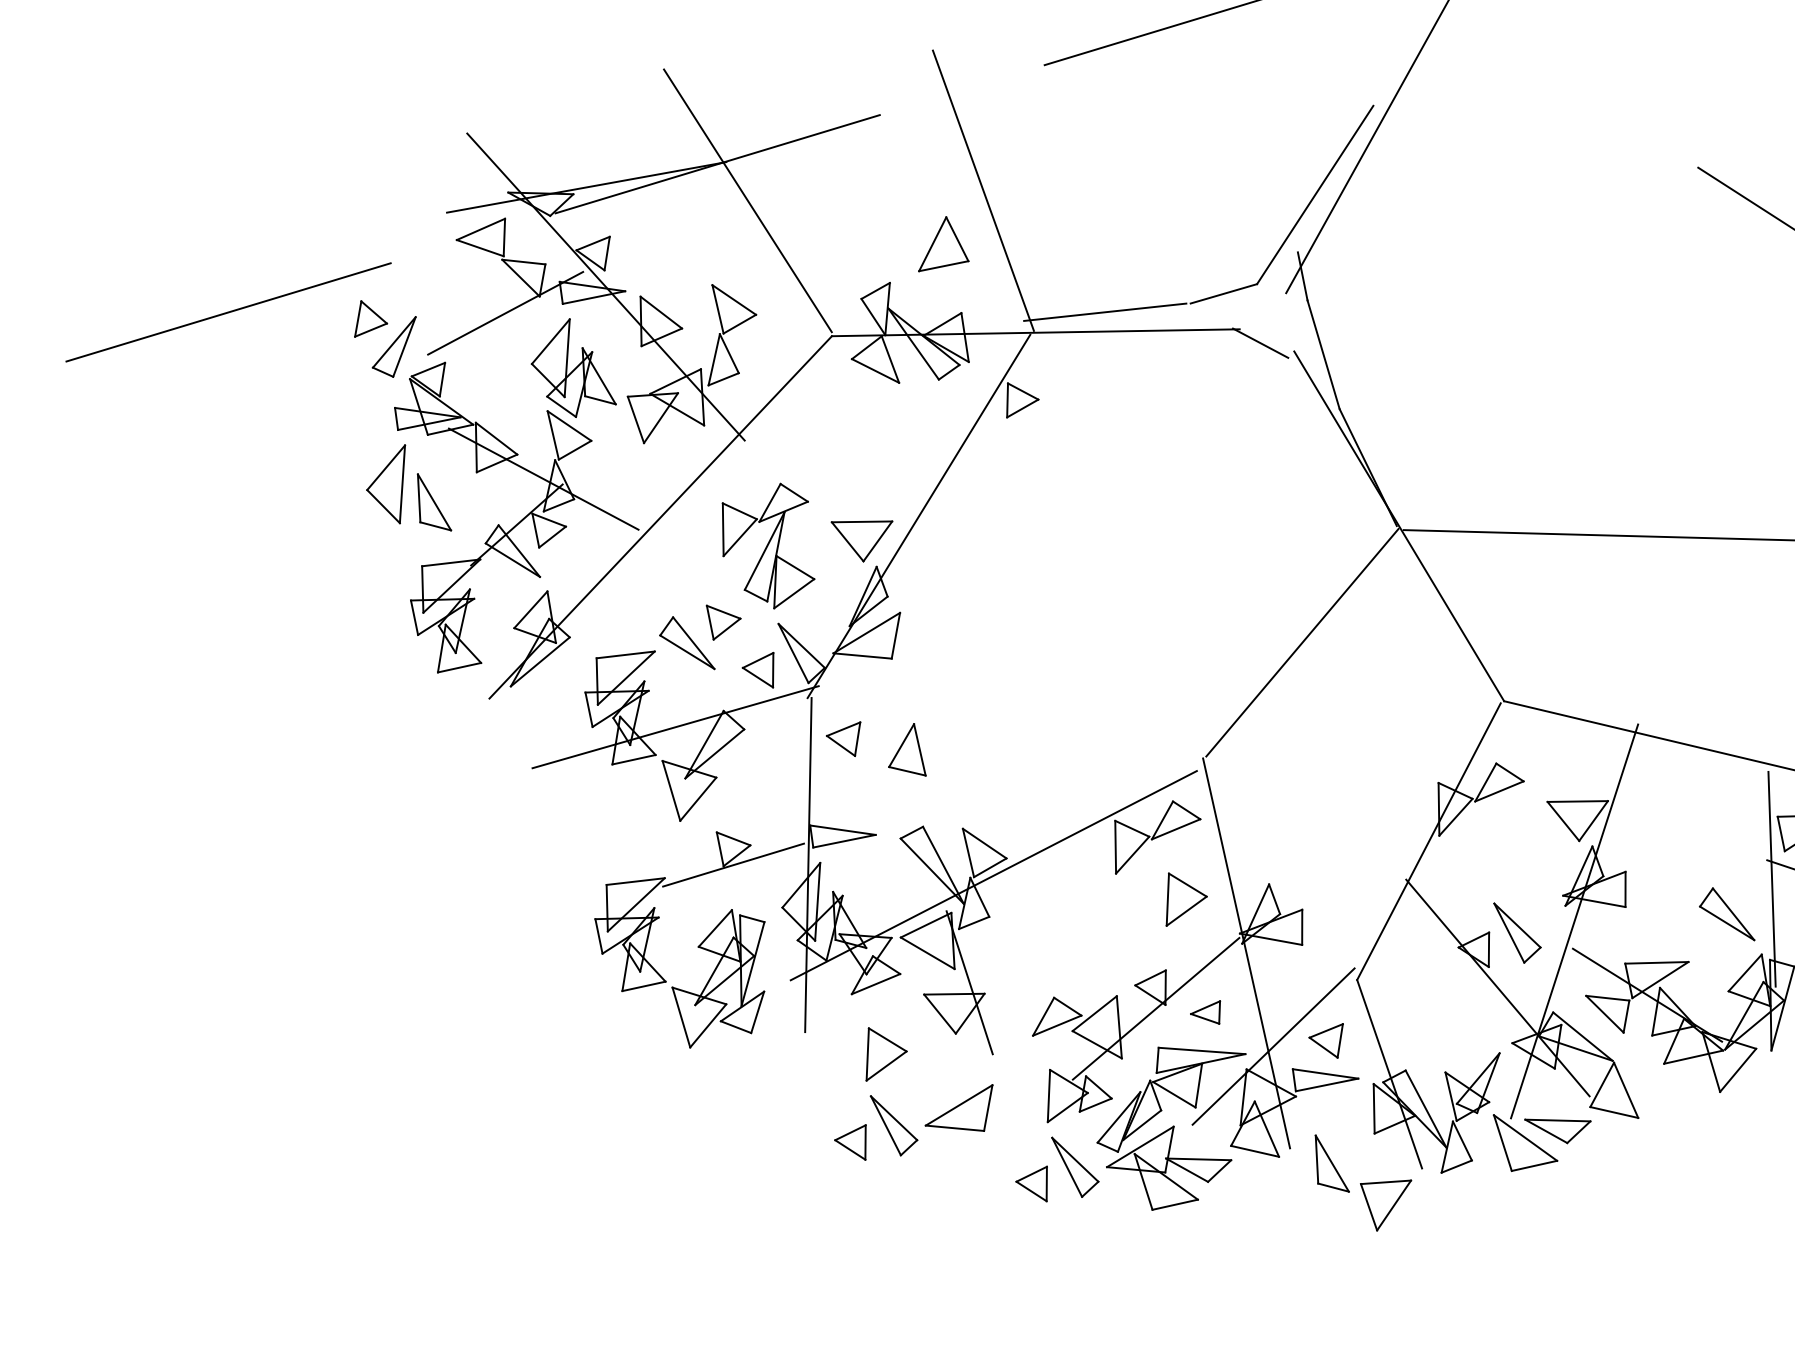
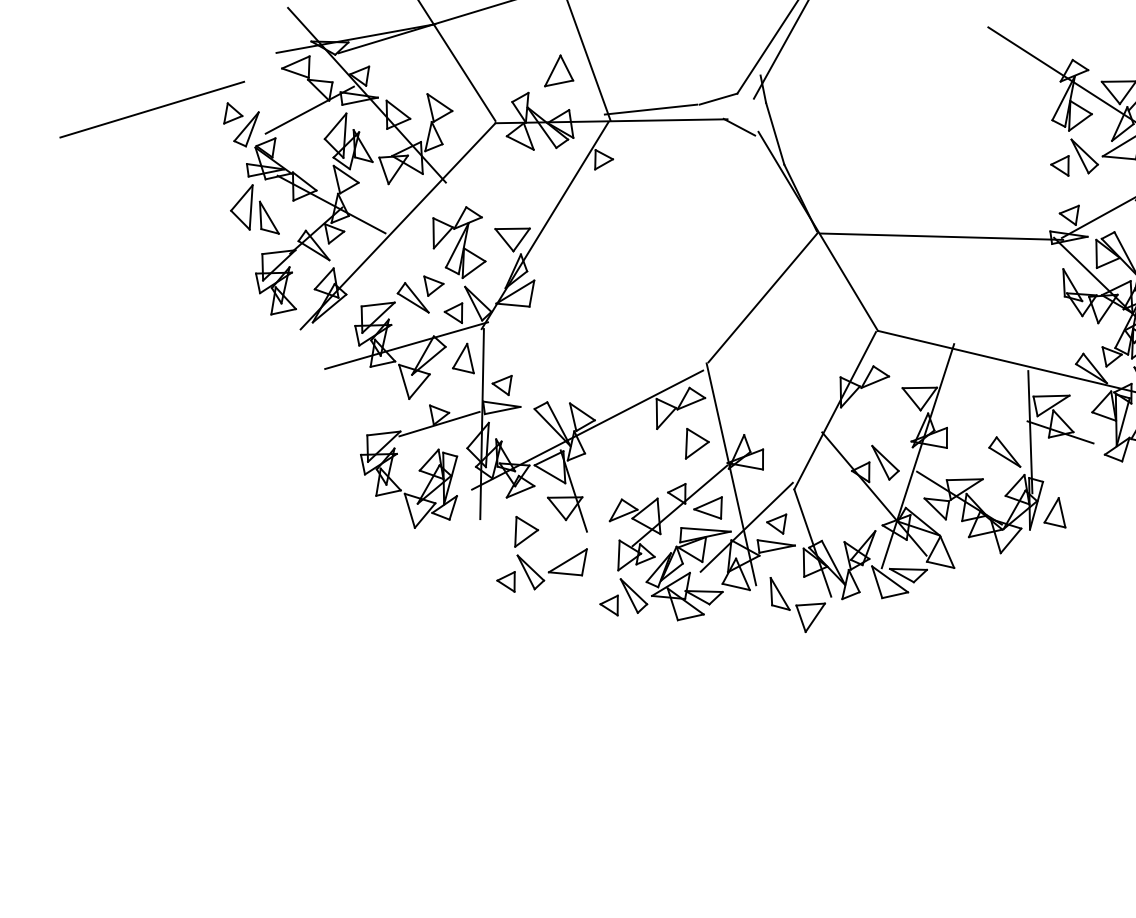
part: (842, 739) -> (501, 385), moved
part: (907, 749) -> (463, 358), moved
part: (1204, 1011) -> (707, 507), size x1.67

